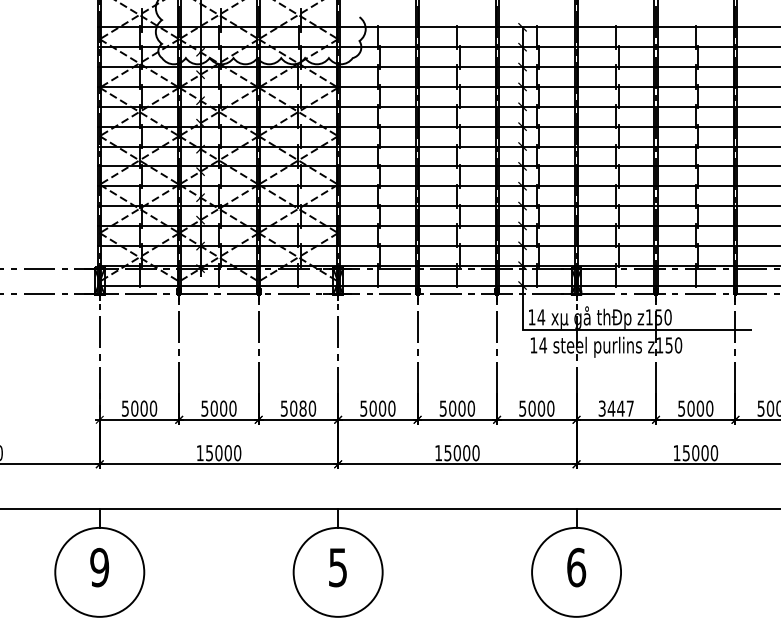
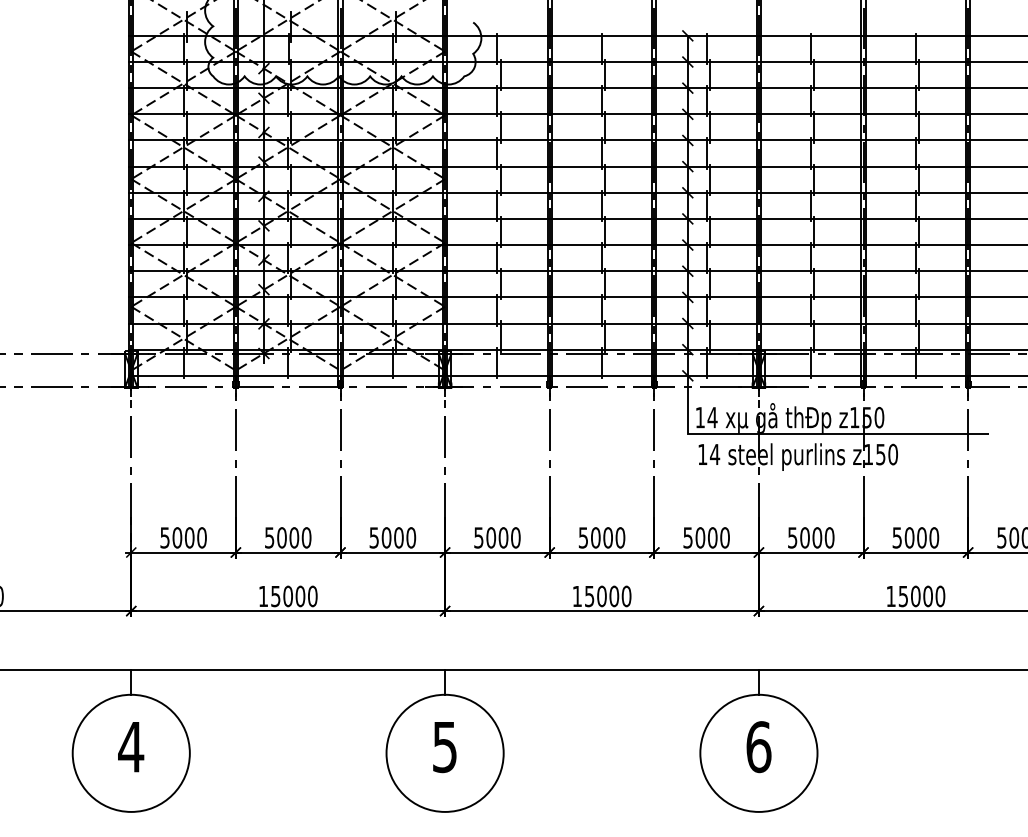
text: (302, 408) -> (398, 537), 5080 -> 5000
text: (616, 408) -> (811, 537), 3447 -> 5000
text: (99, 567) -> (130, 746), 9 -> 4

